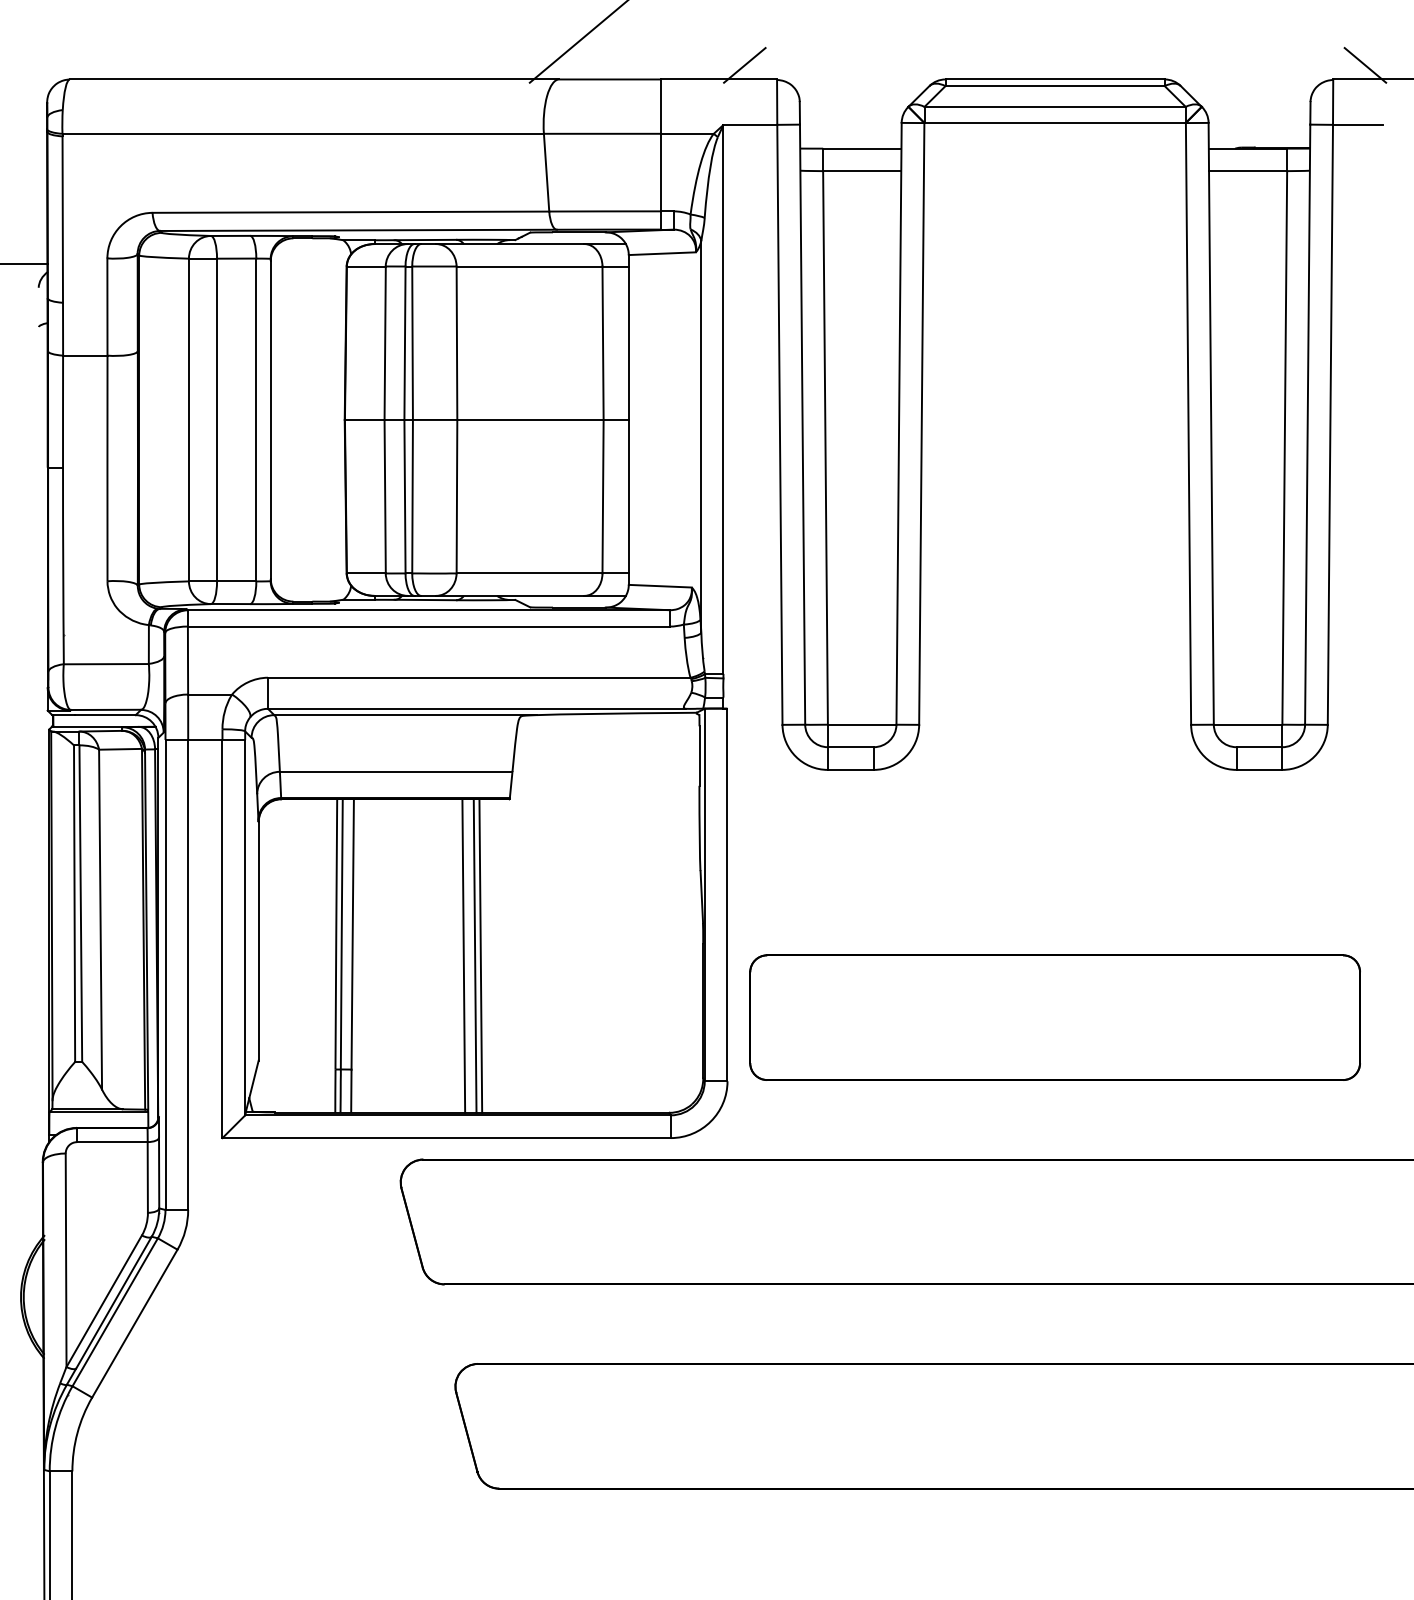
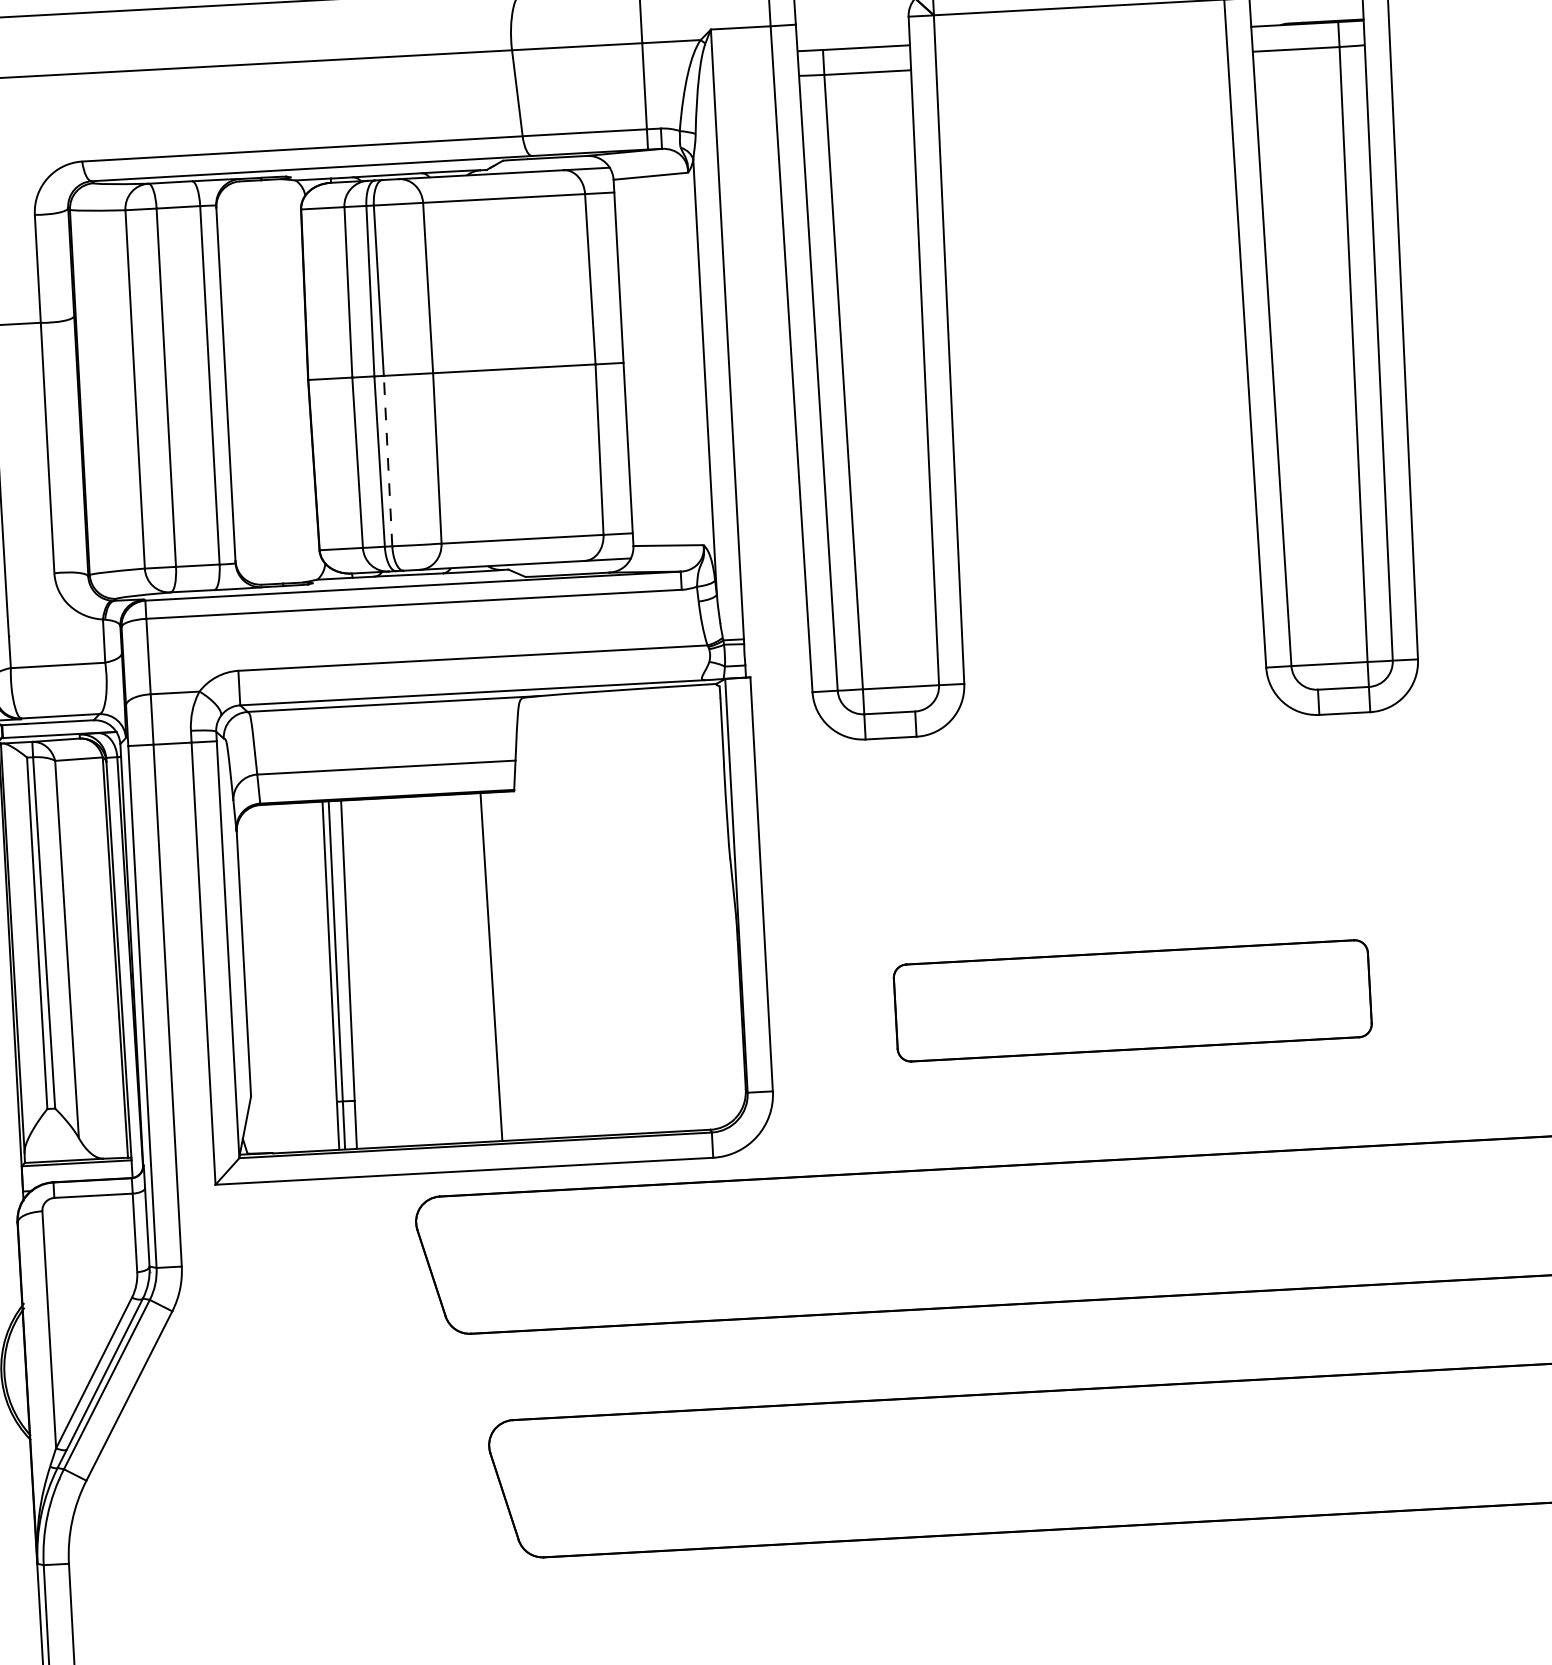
line: (412, 496) -> (387, 460), solid -> dashed
line: (463, 955) -> (472, 967), removed
line: (474, 955) -> (484, 966), removed
part: (1054, 1017) -> (1132, 1000), size x0.7

